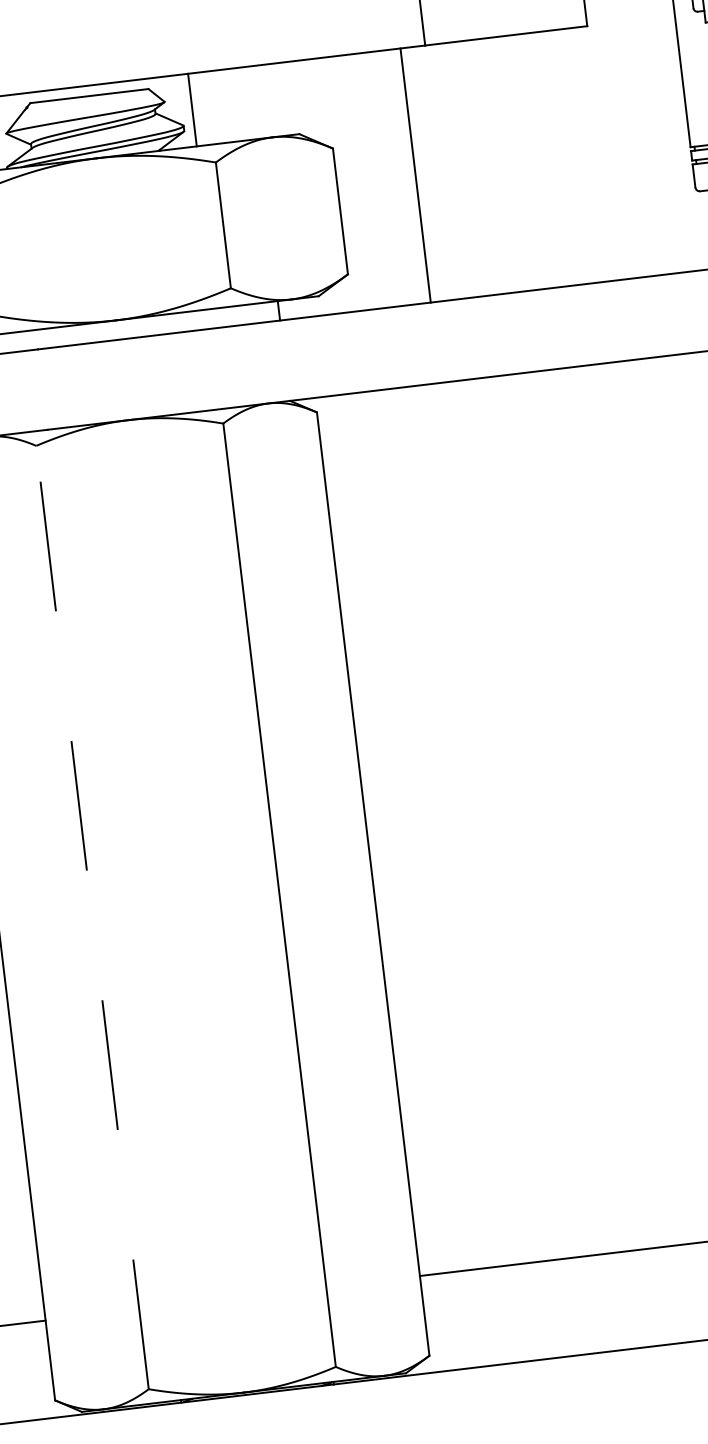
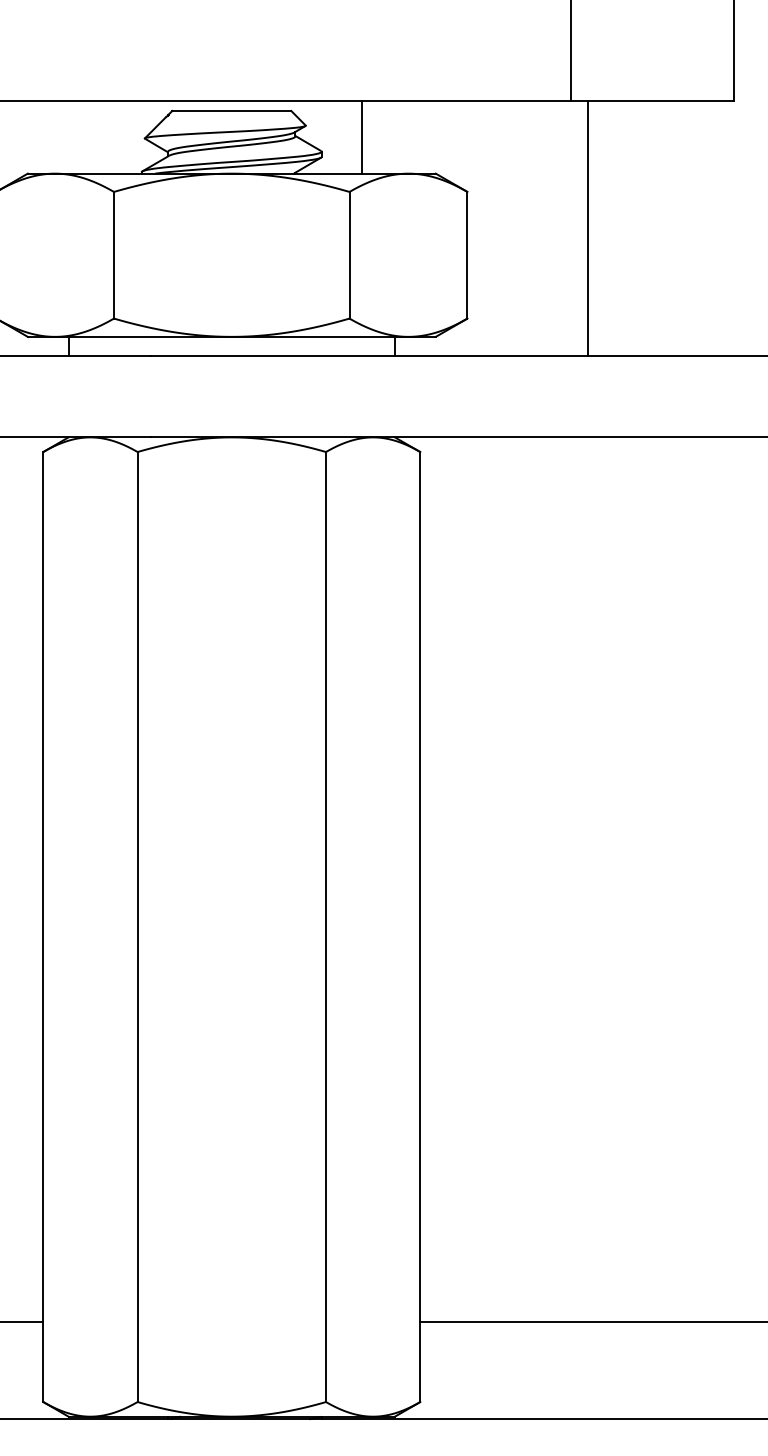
line: (192, 109) -> (362, 136), moved
line: (415, 175) -> (588, 228), moved
line: (92, 917) -> (137, 926), dashed -> solid

